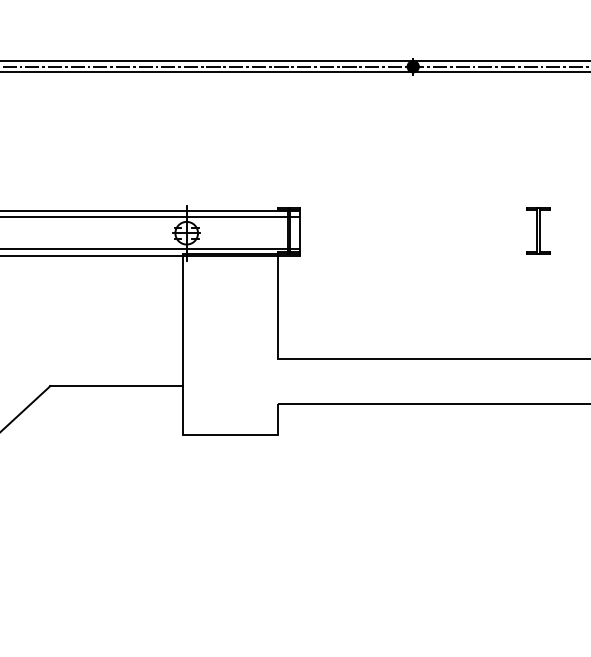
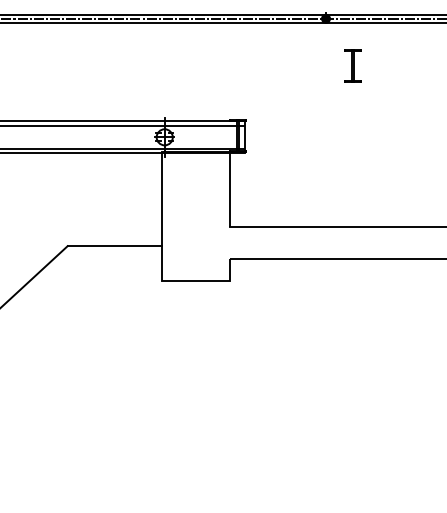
part: (537, 230) -> (352, 65), moved

